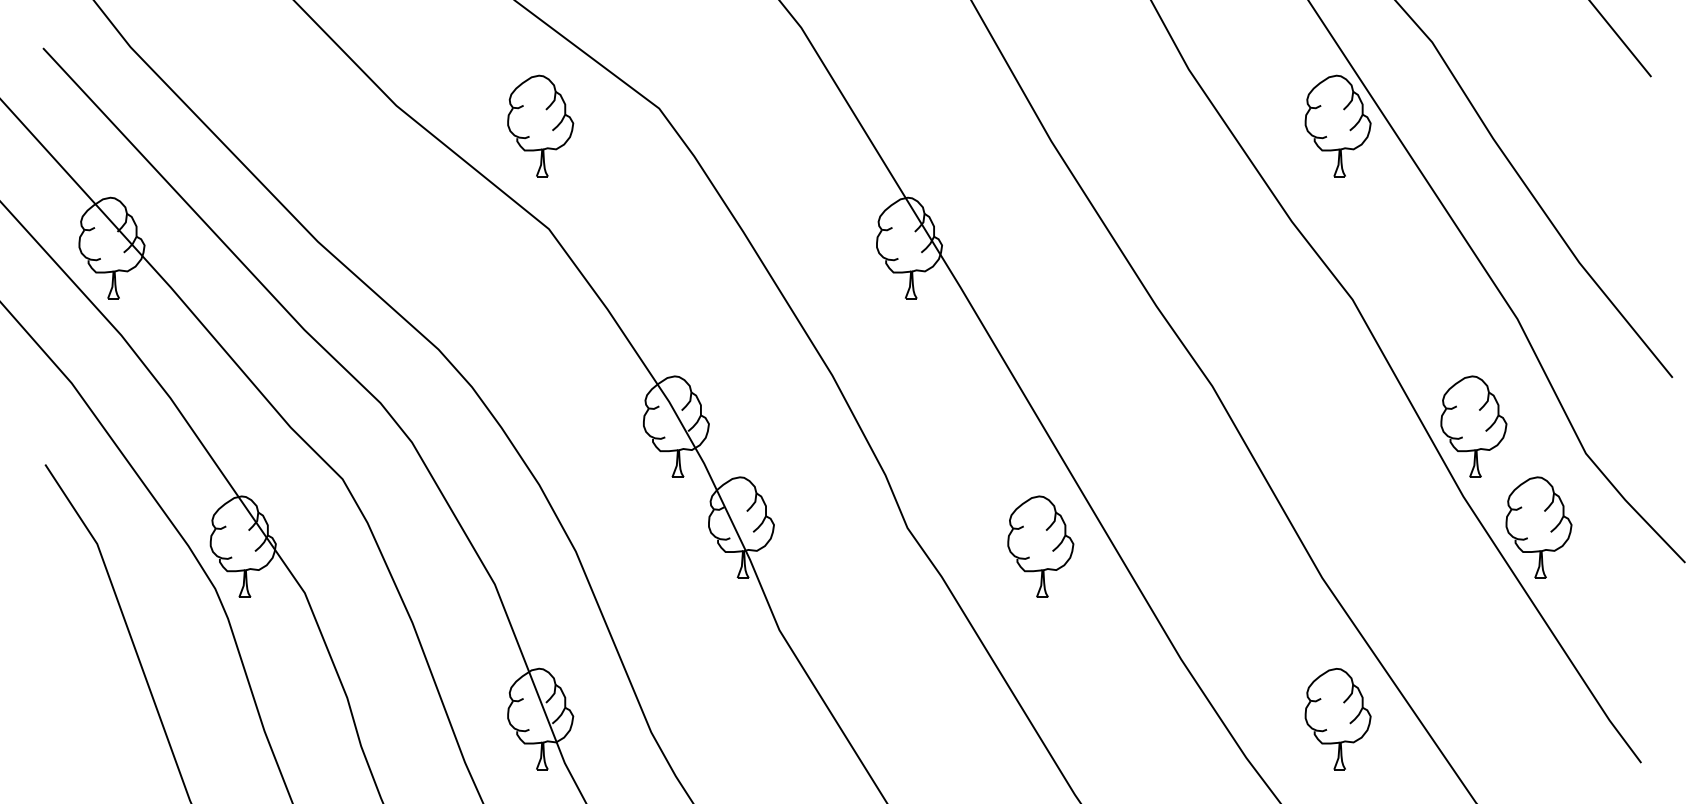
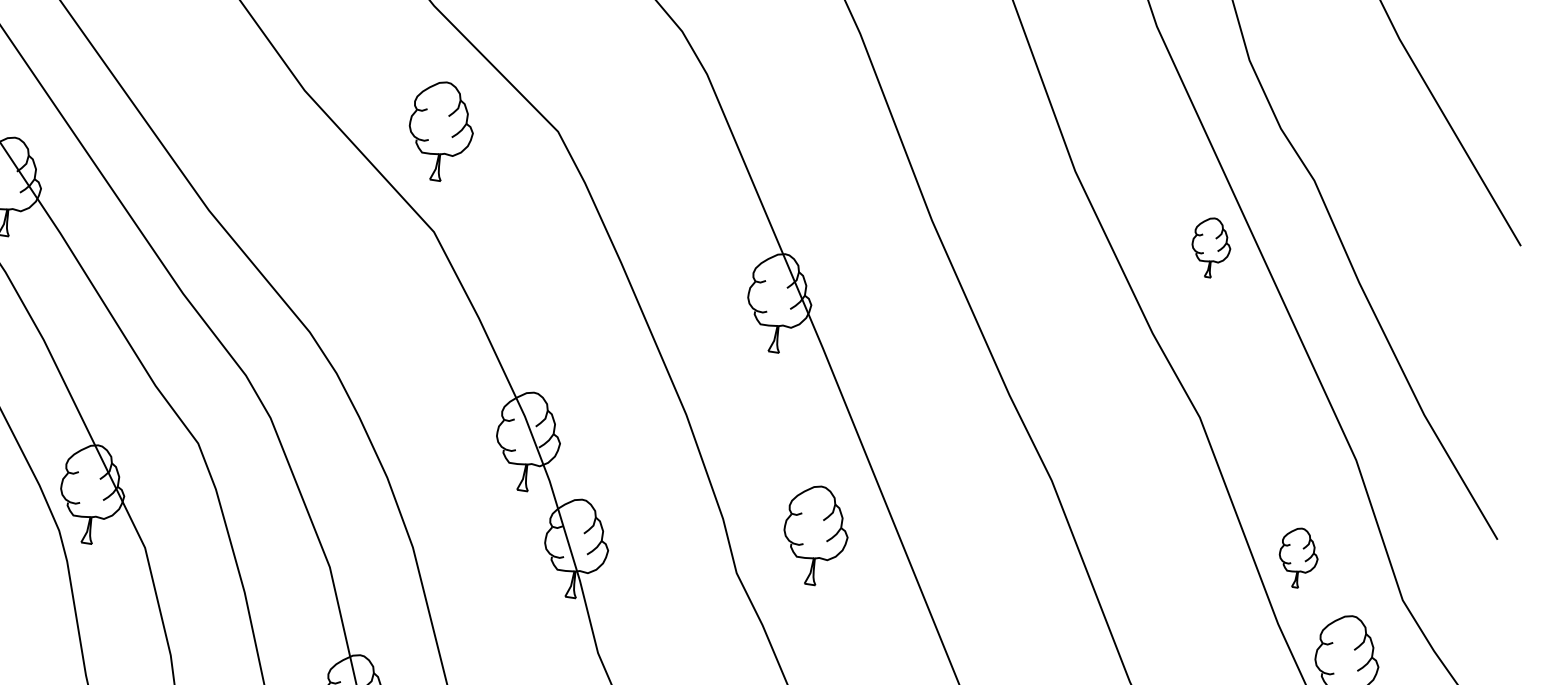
part: (1337, 125) -> (1210, 247), size x0.6
part: (1473, 426) -> (1298, 557), size x0.6
part: (1040, 546) -> (815, 535), moved

